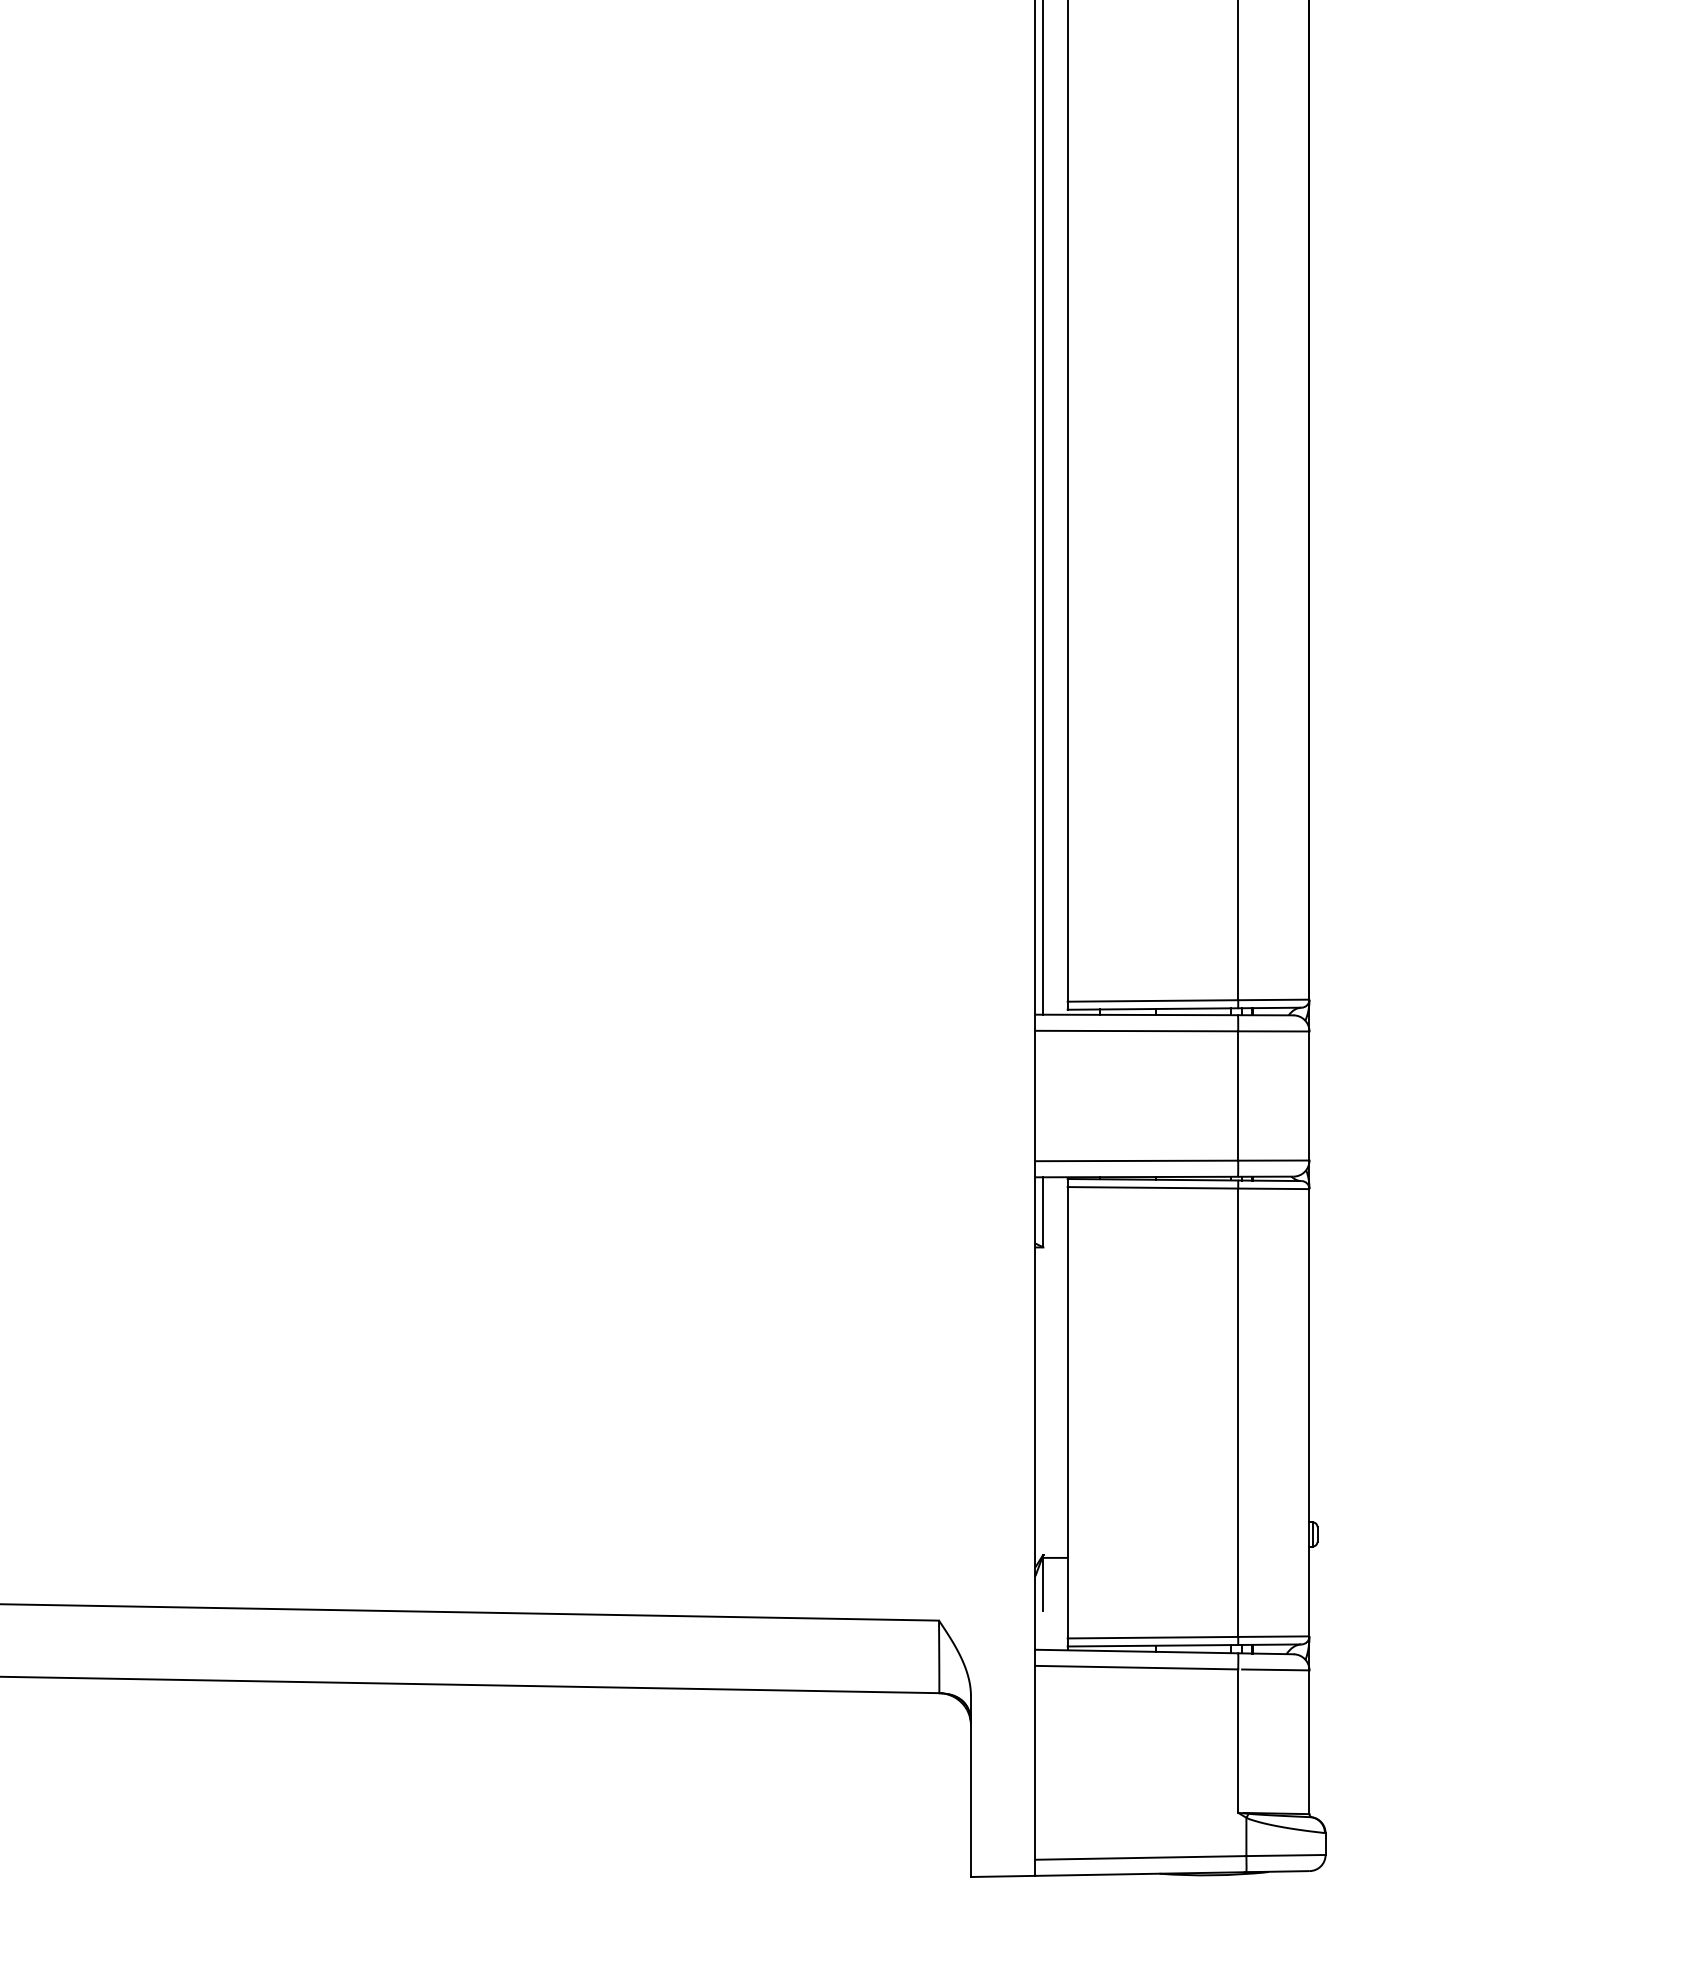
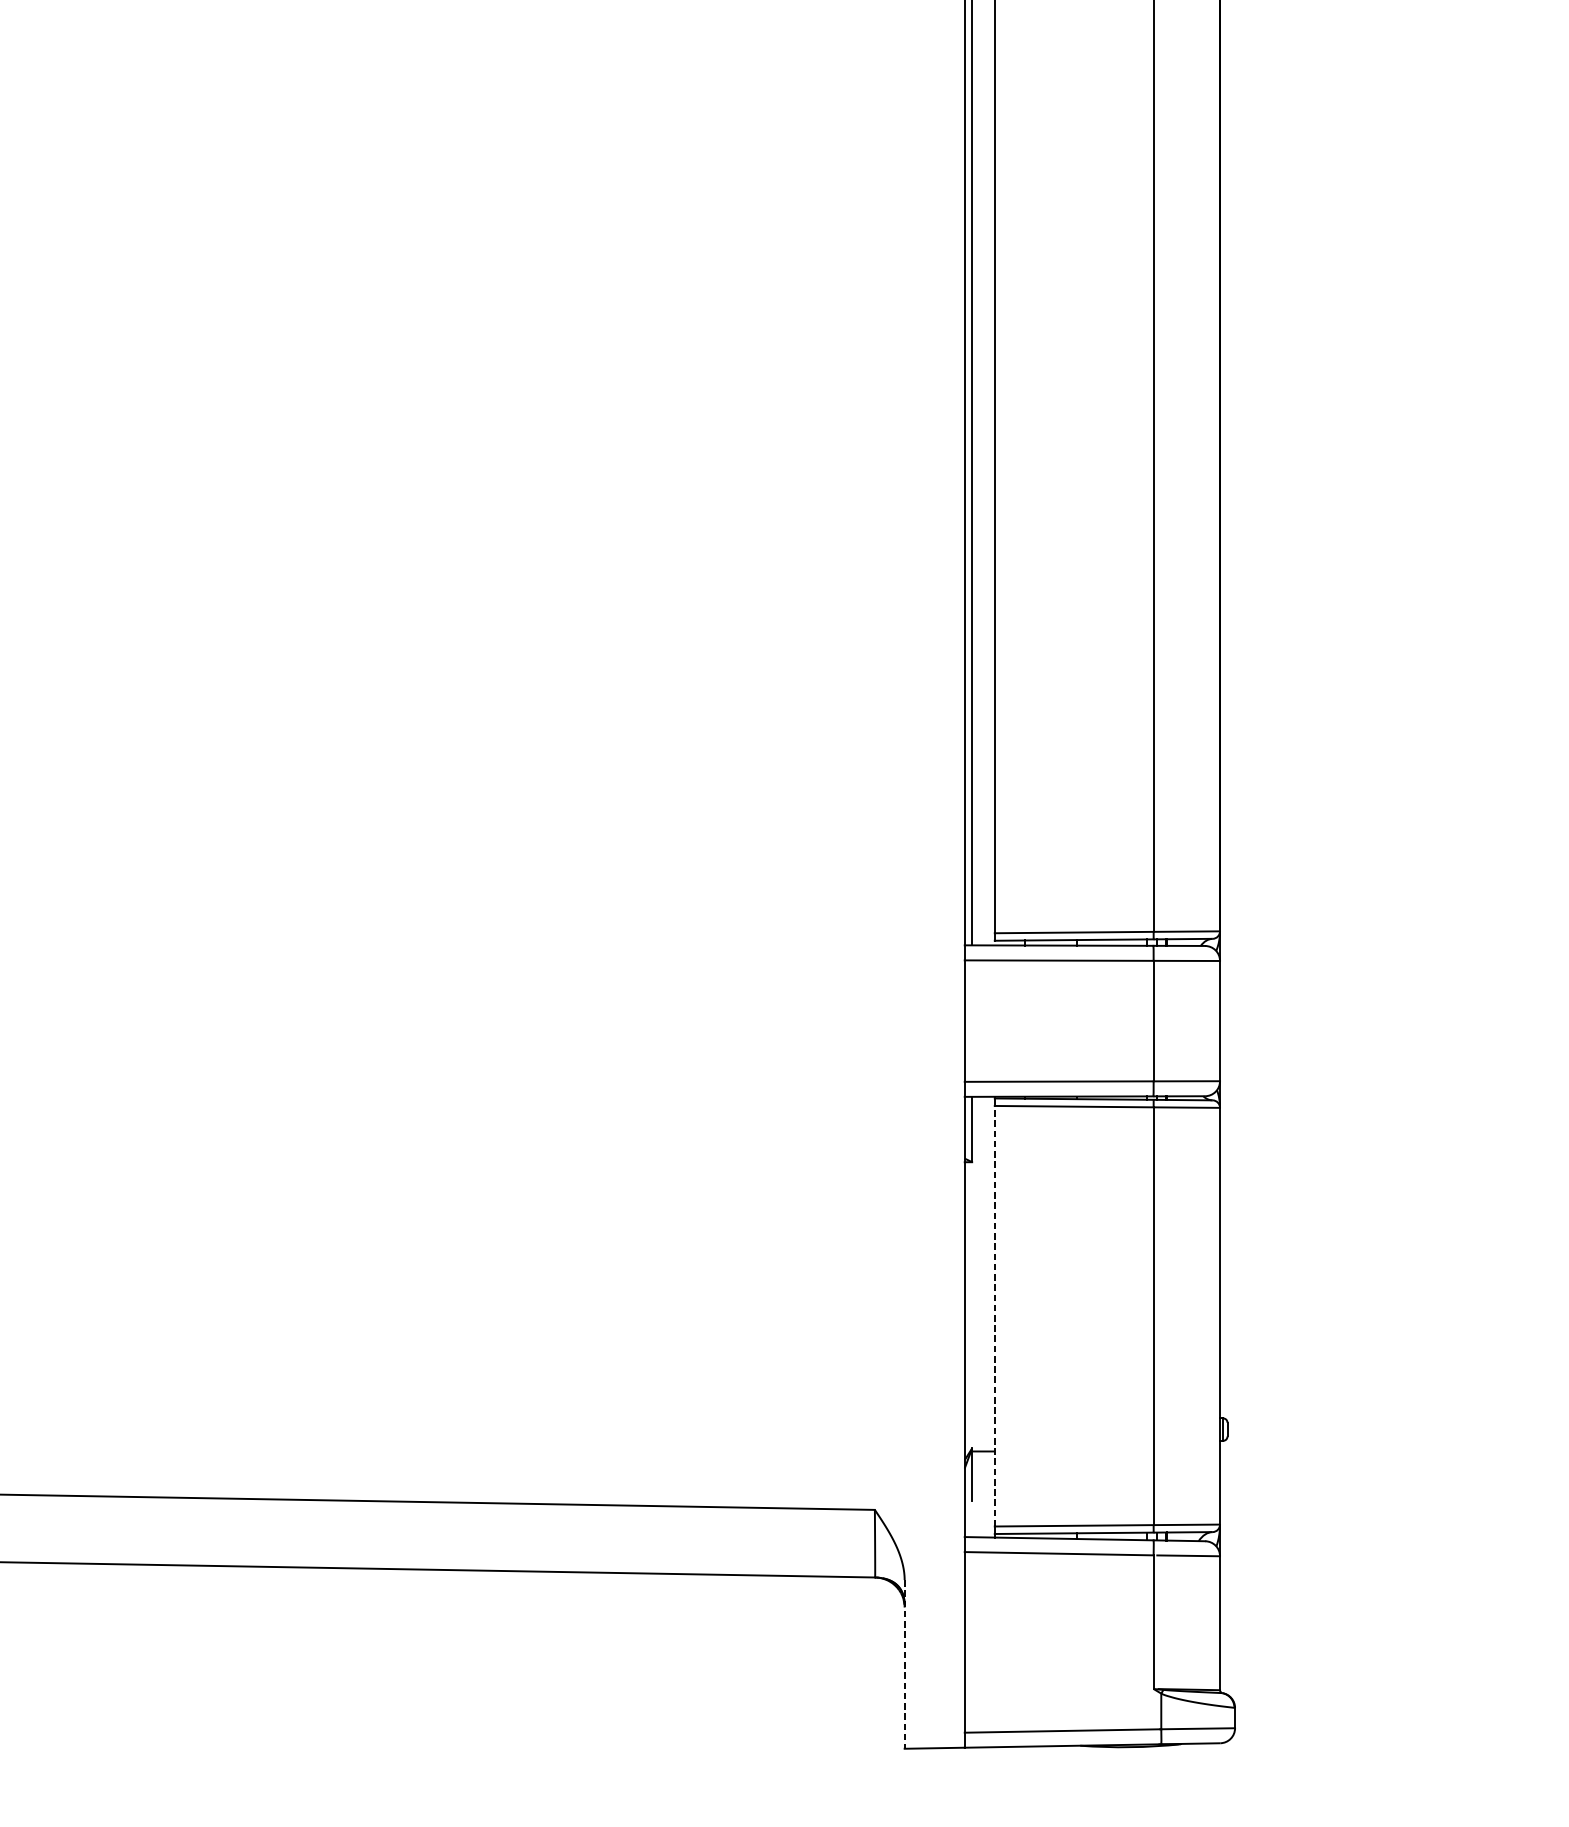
line: (1067, 1412) -> (994, 1315), solid -> dashed
line: (970, 1786) -> (904, 1664), solid -> dashed

